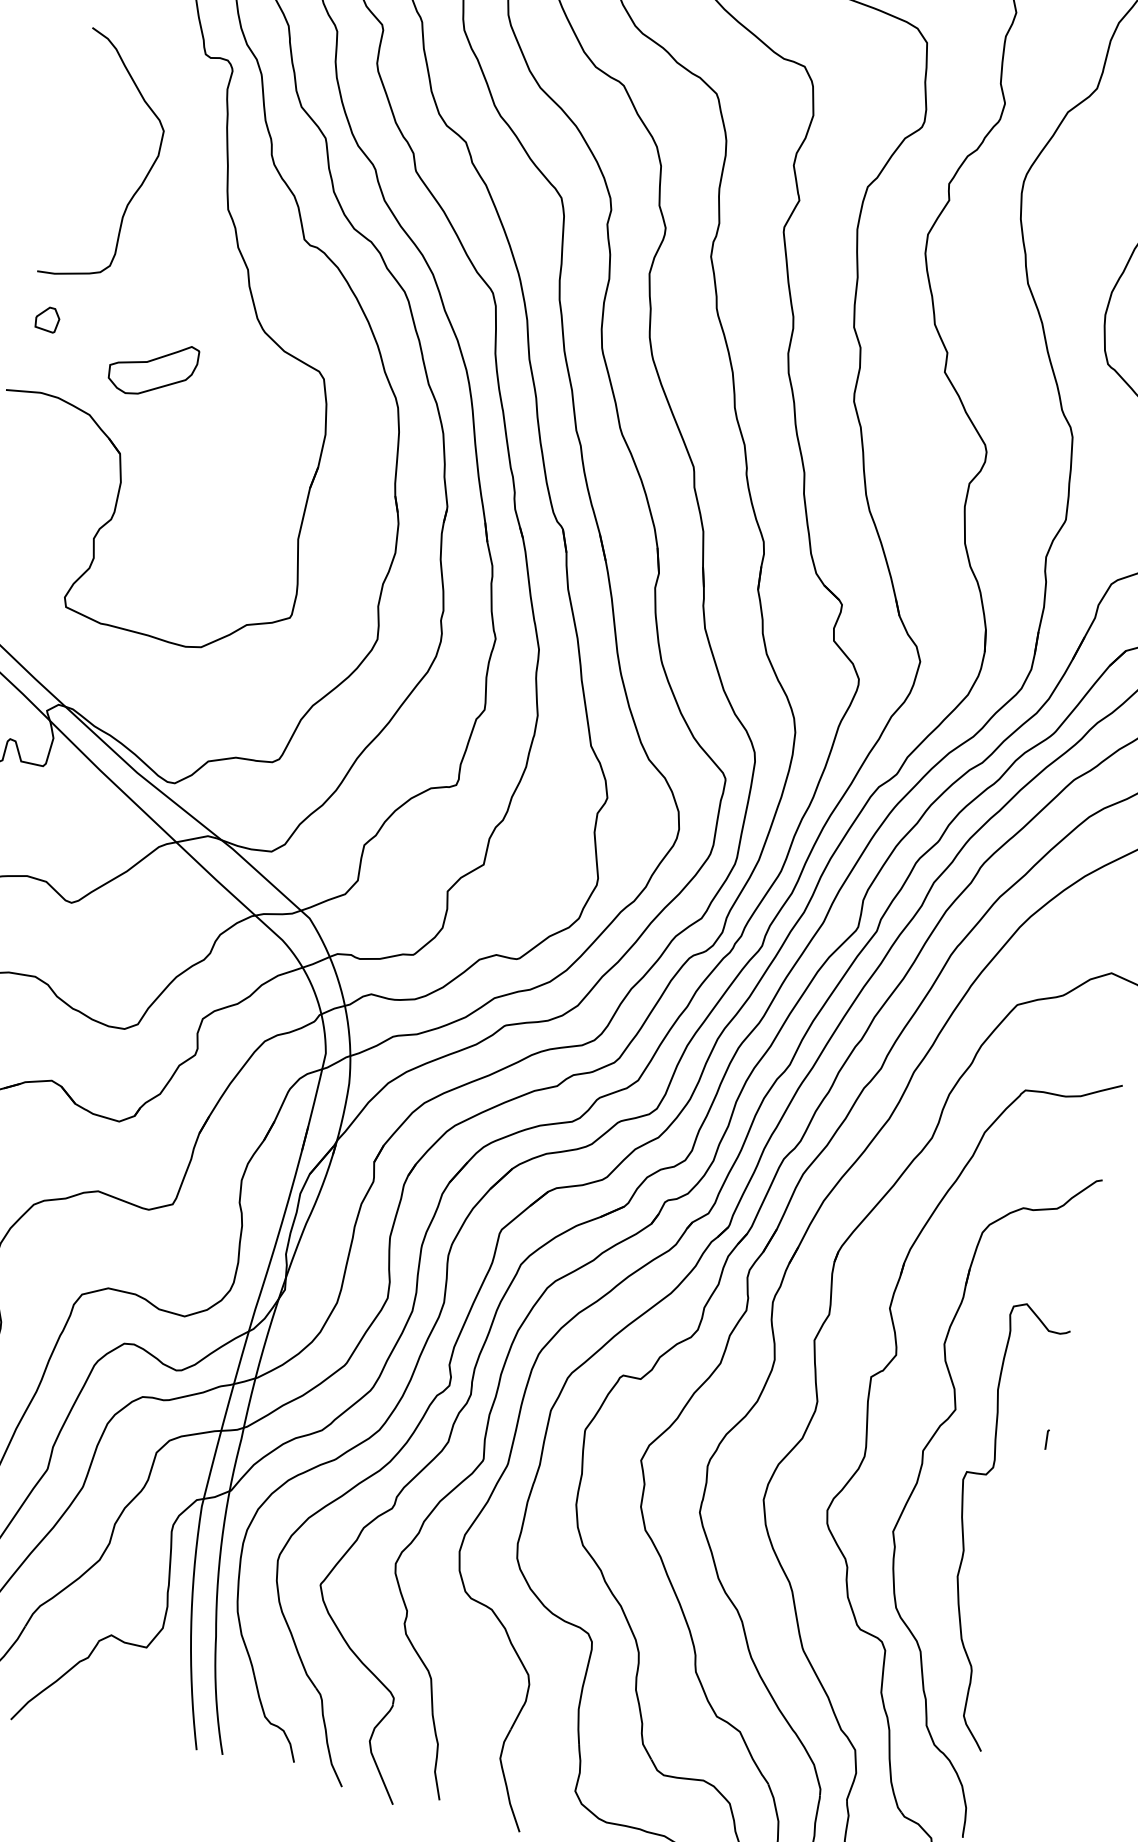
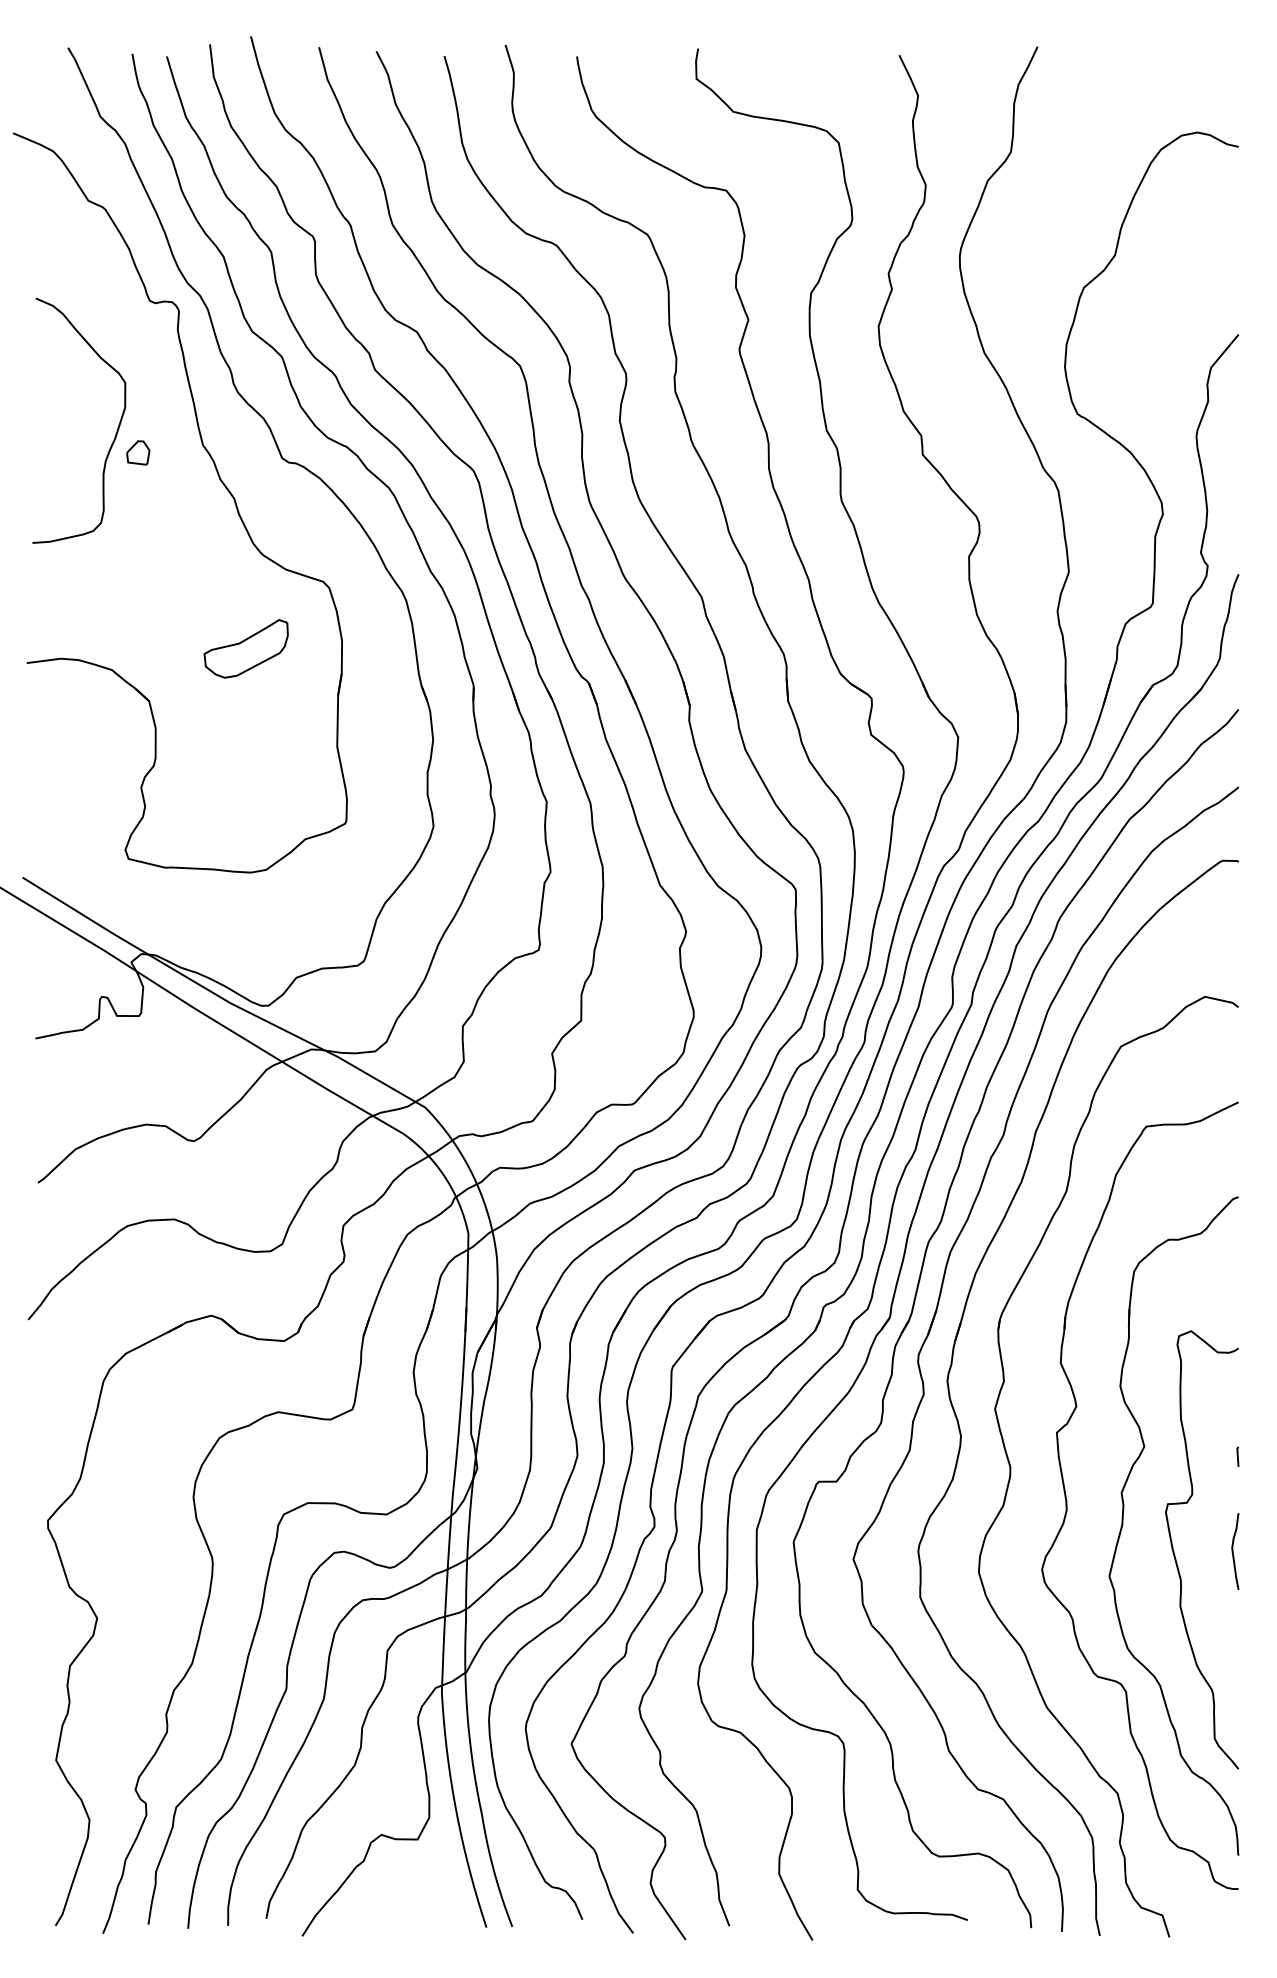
part: (47, 318) -> (138, 452), moved
part: (152, 368) -> (245, 648), moved
curve: (1022, 1533) -> (1233, 1551), added

